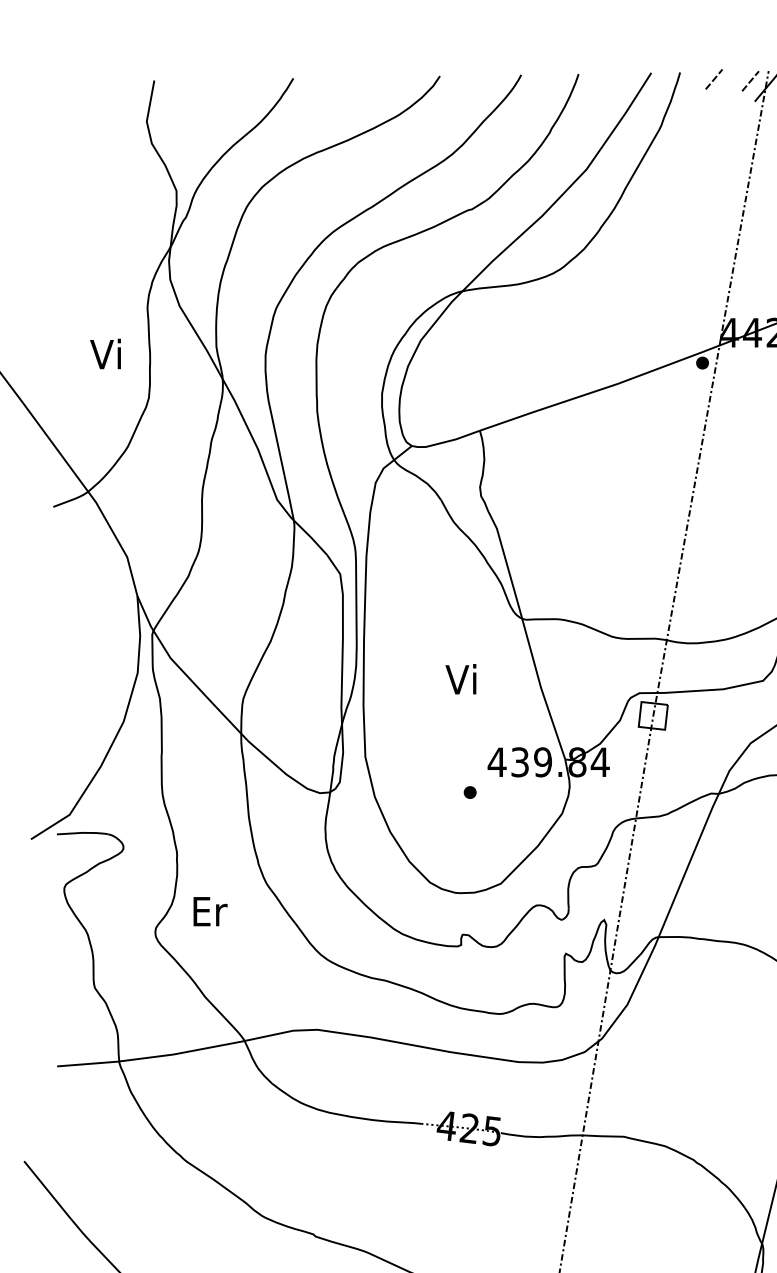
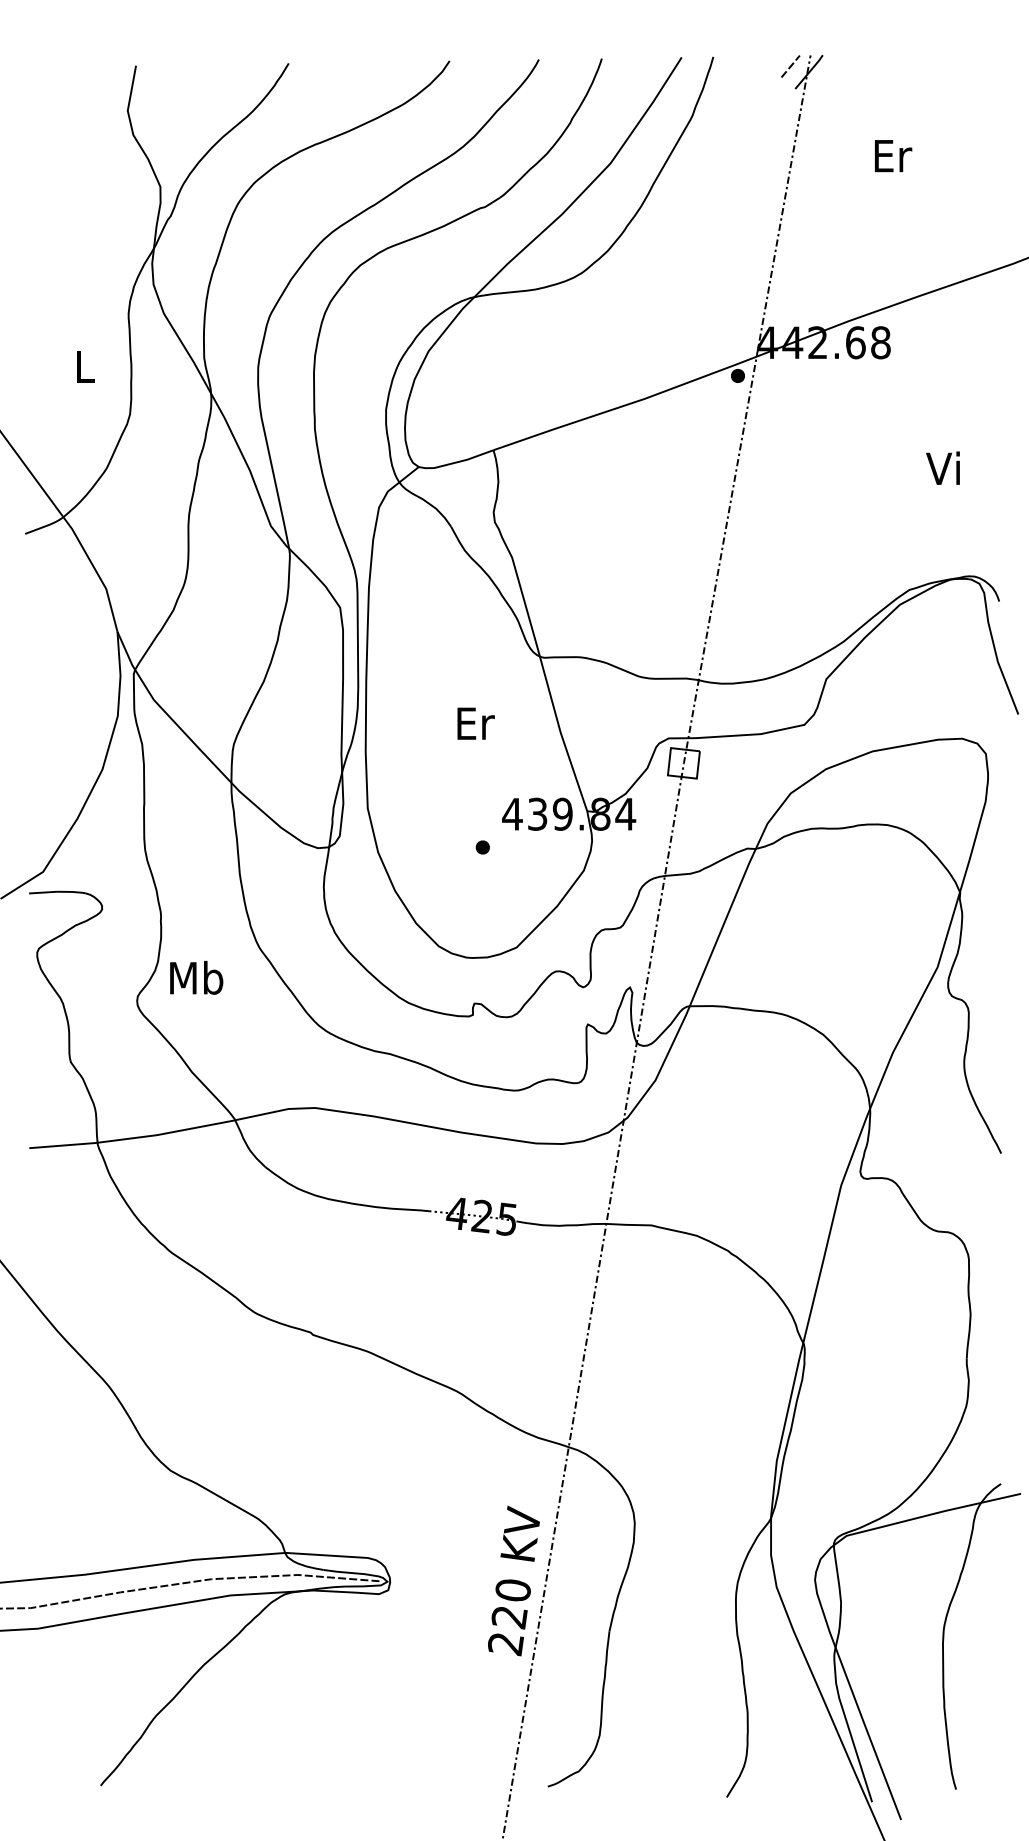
line: (713, 79) -> (750, 64), removed
text: (105, 353) -> (82, 365), Vi -> L
text: (462, 678) -> (474, 722), Vi -> Er
text: (209, 910) -> (196, 977), Er -> Mb

